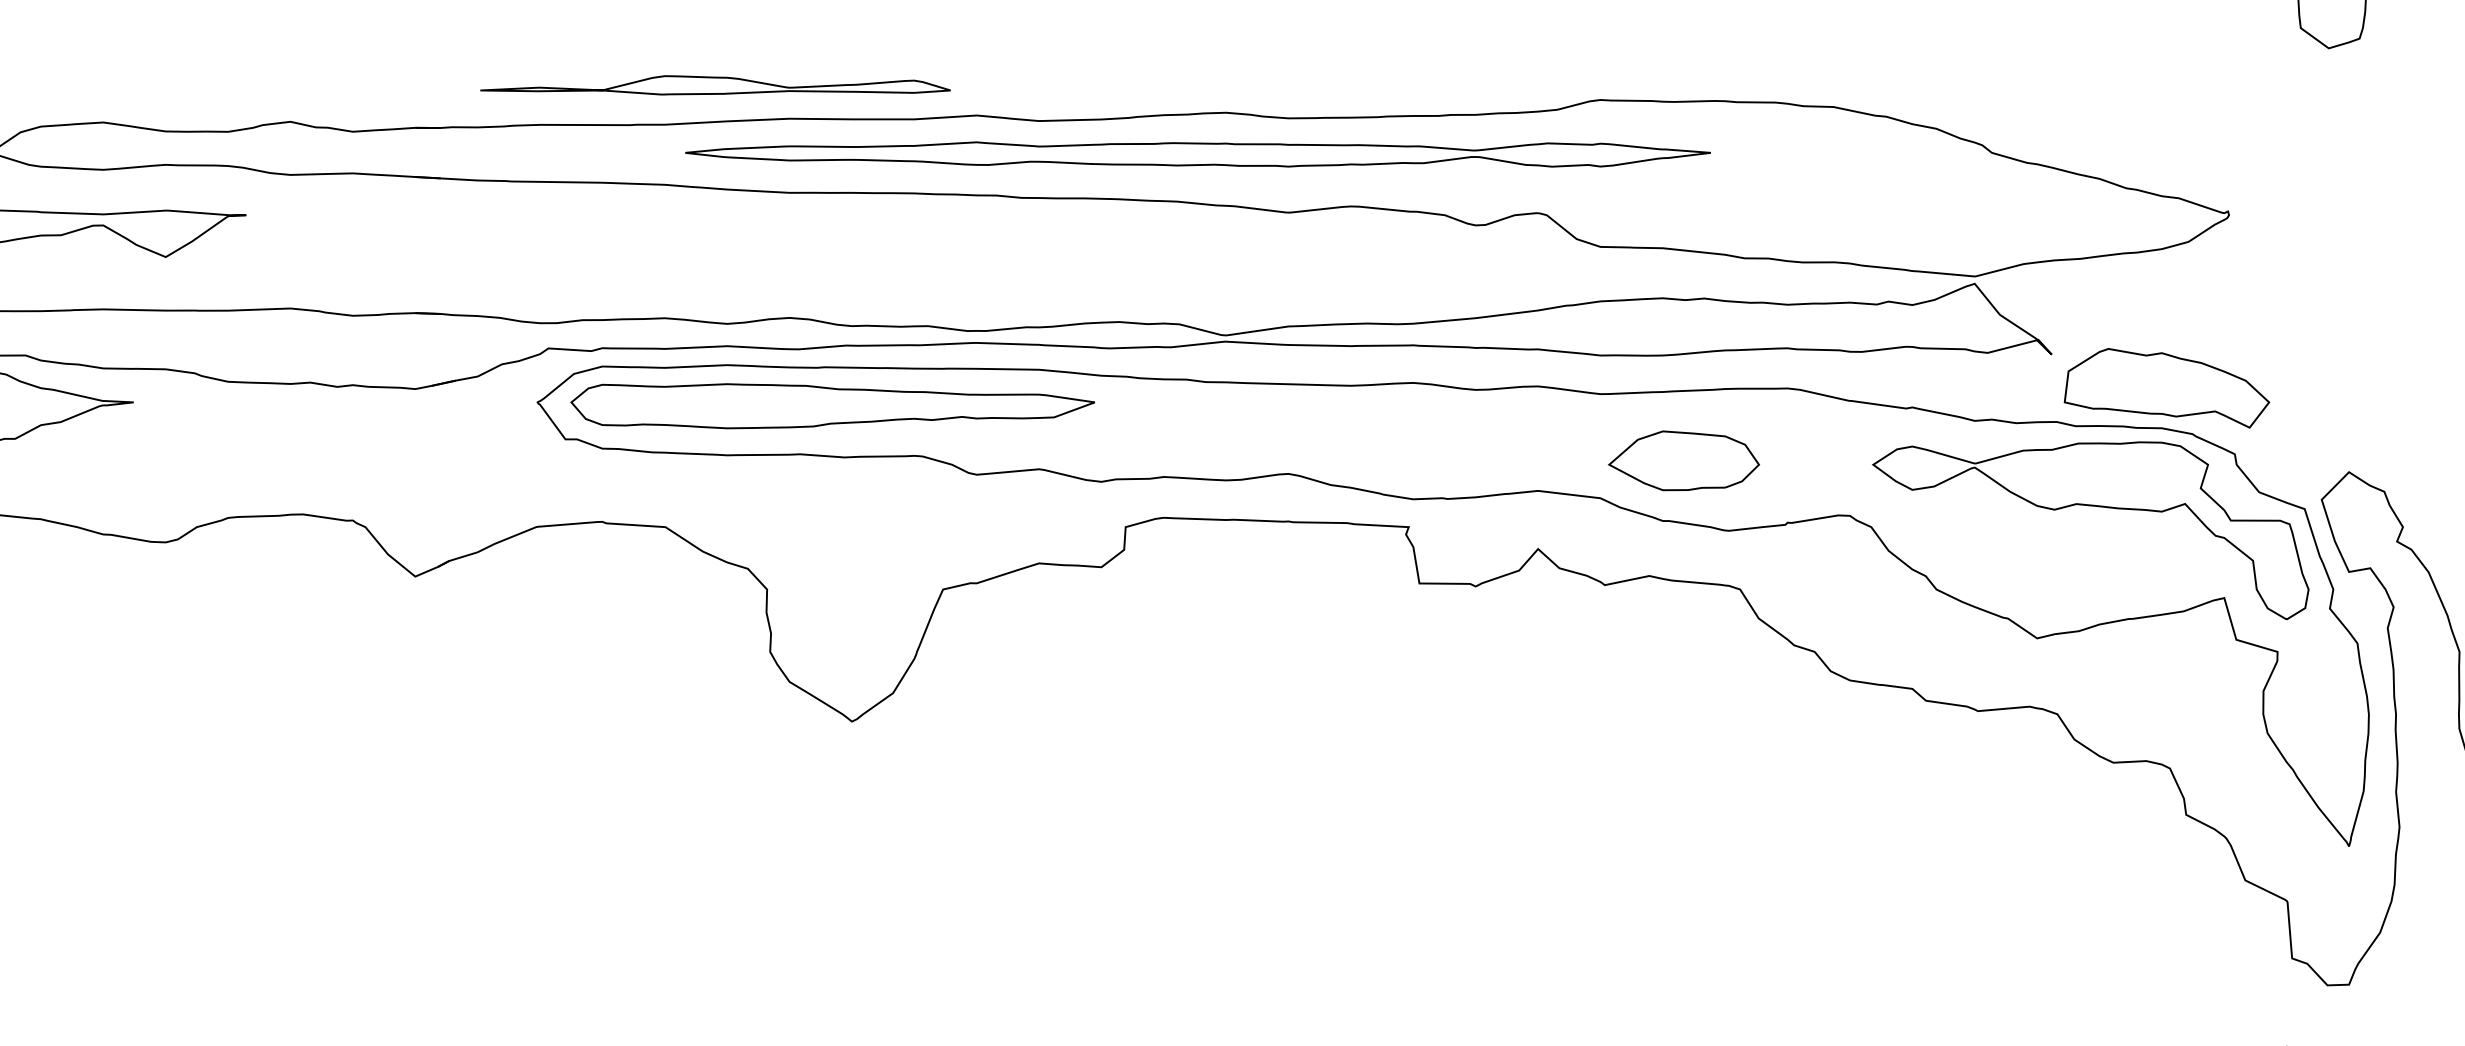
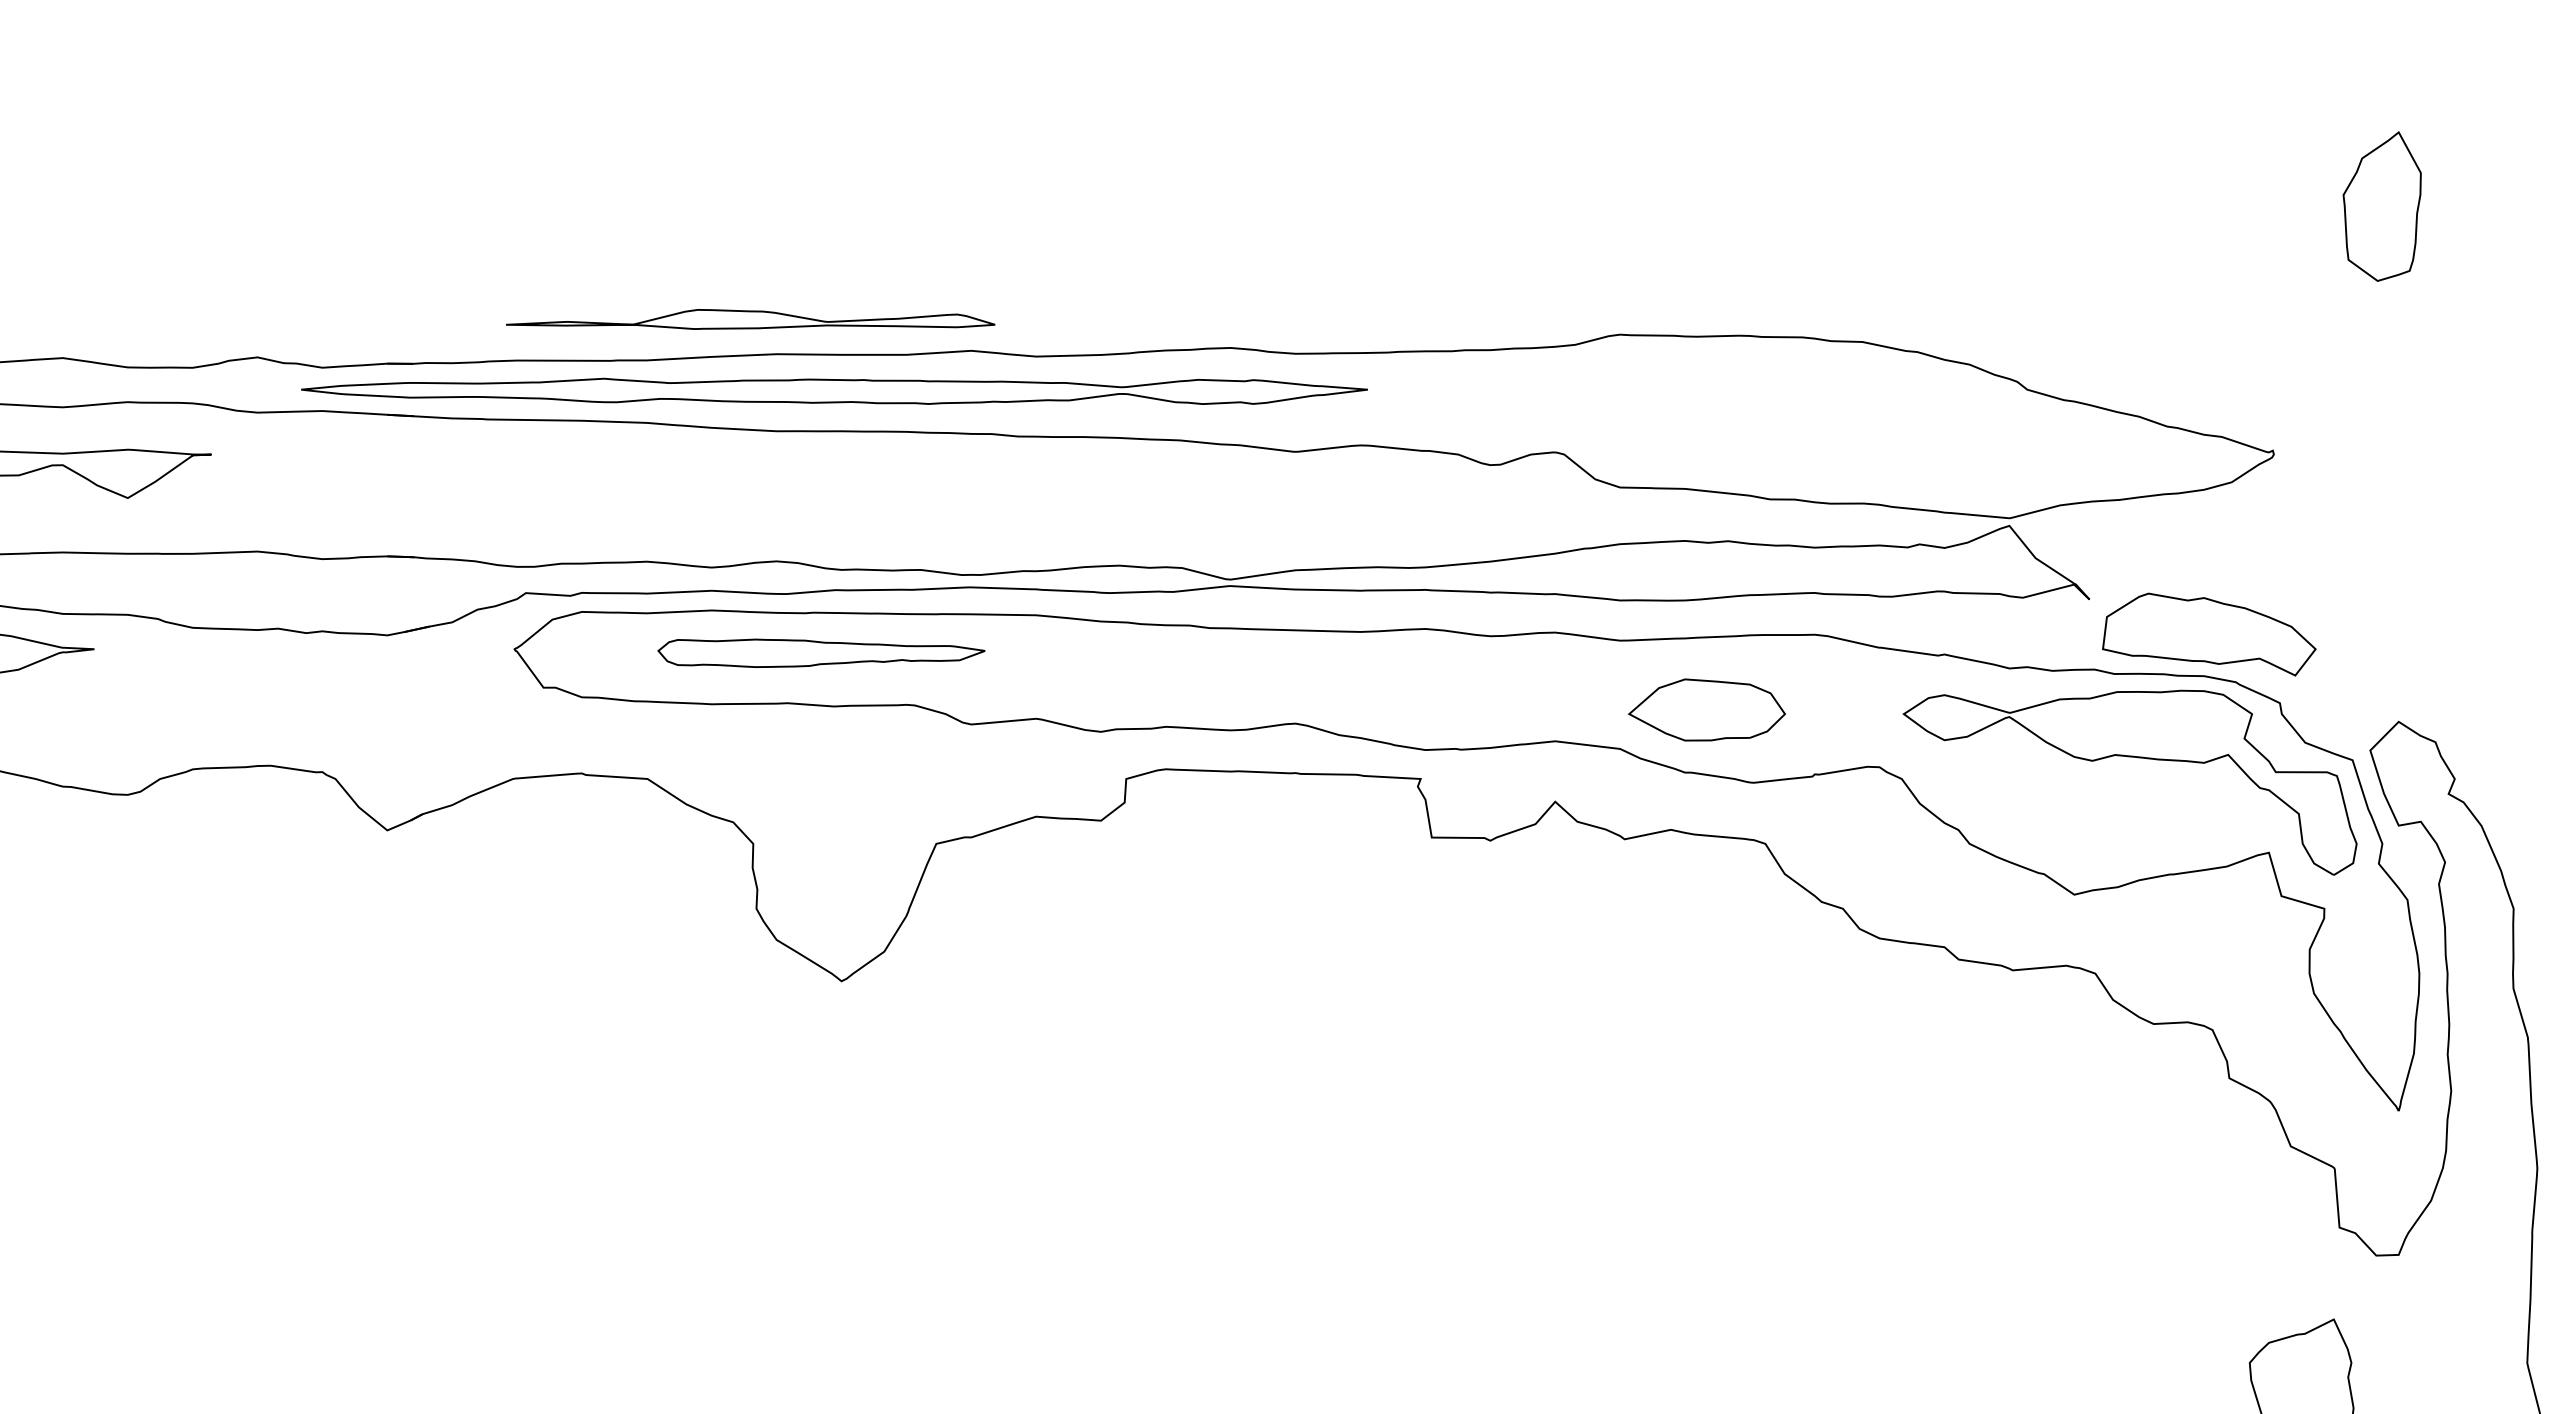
part: (715, 85) -> (750, 319), moved
part: (1198, 153) -> (834, 390), moved
part: (832, 406) -> (821, 653), size x0.6

